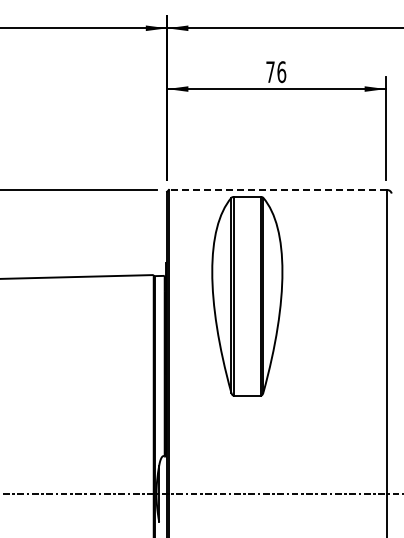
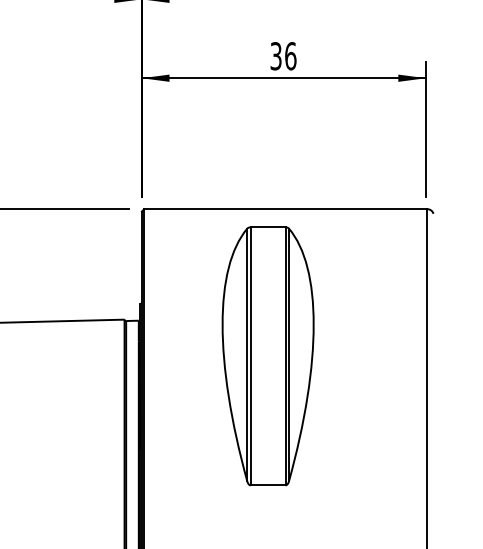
text: (270, 72) -> (276, 56), 76 -> 36
line: (277, 189) -> (285, 208), dashed -> solid
part: (247, 296) -> (268, 356), moved

